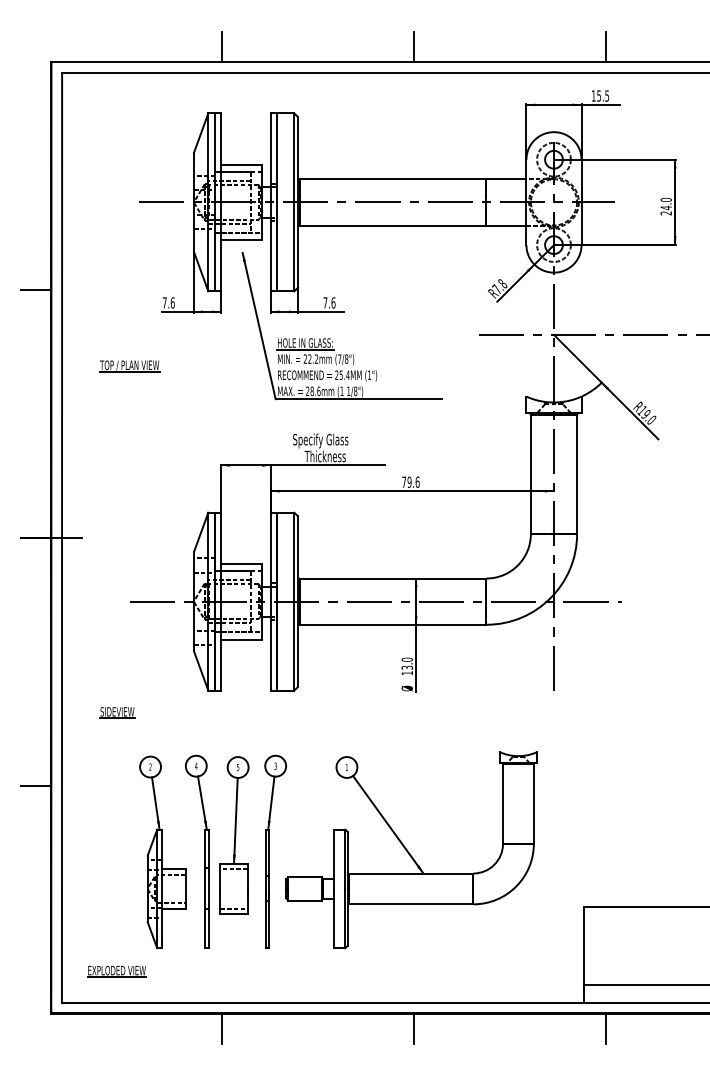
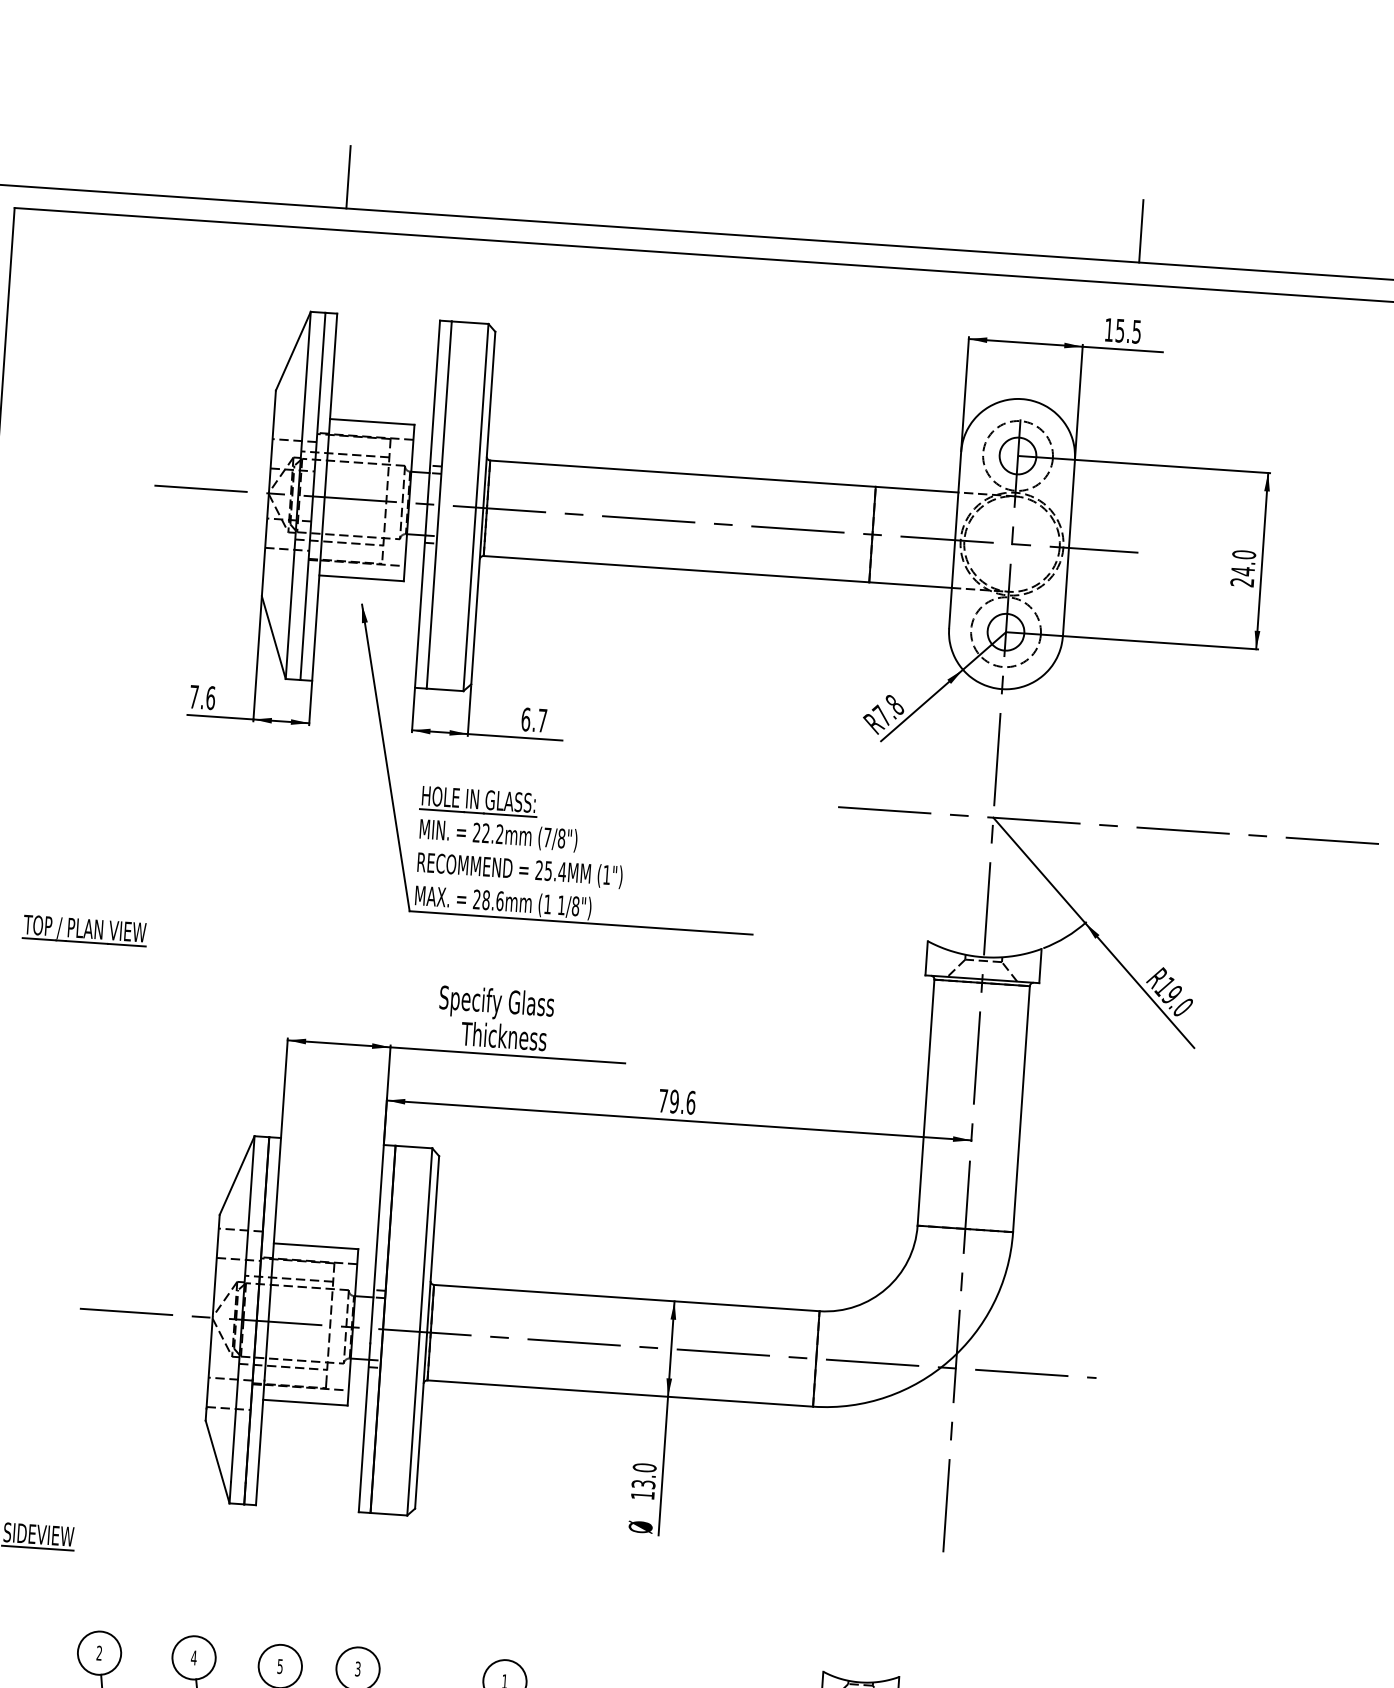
line: (414, 47) -> (745, 204), removed
text: (329, 302) -> (534, 719), 7.6 -> 6.7
part: (129, 366) -> (84, 931), moved

